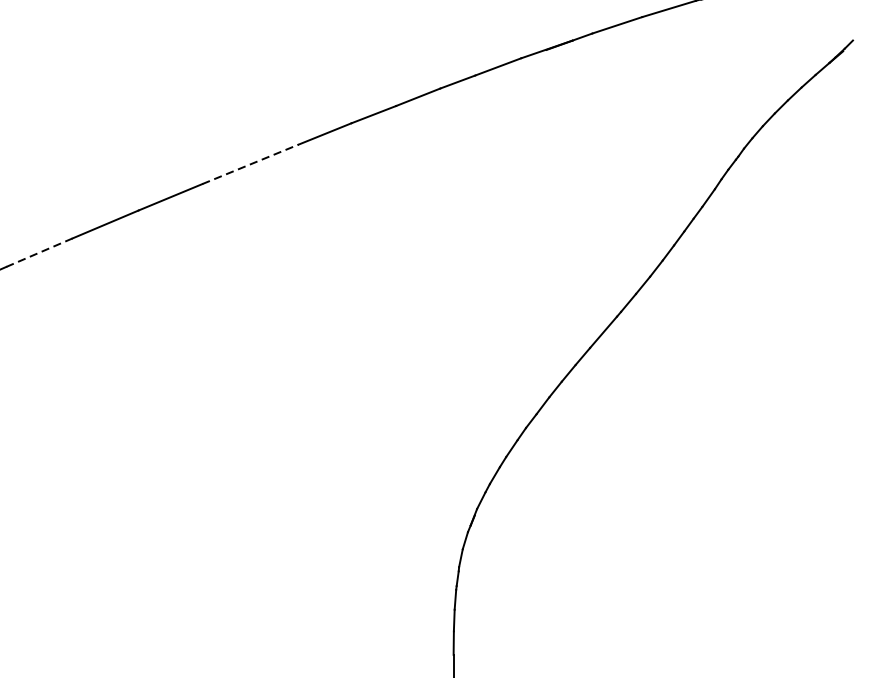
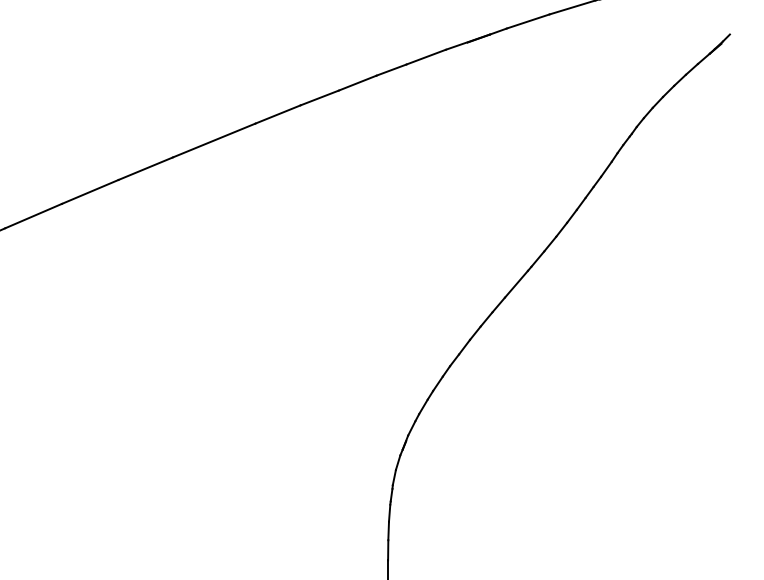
line: (250, 164) -> (214, 140), dashed -> solid
line: (39, 253) -> (33, 216), dashed -> solid

